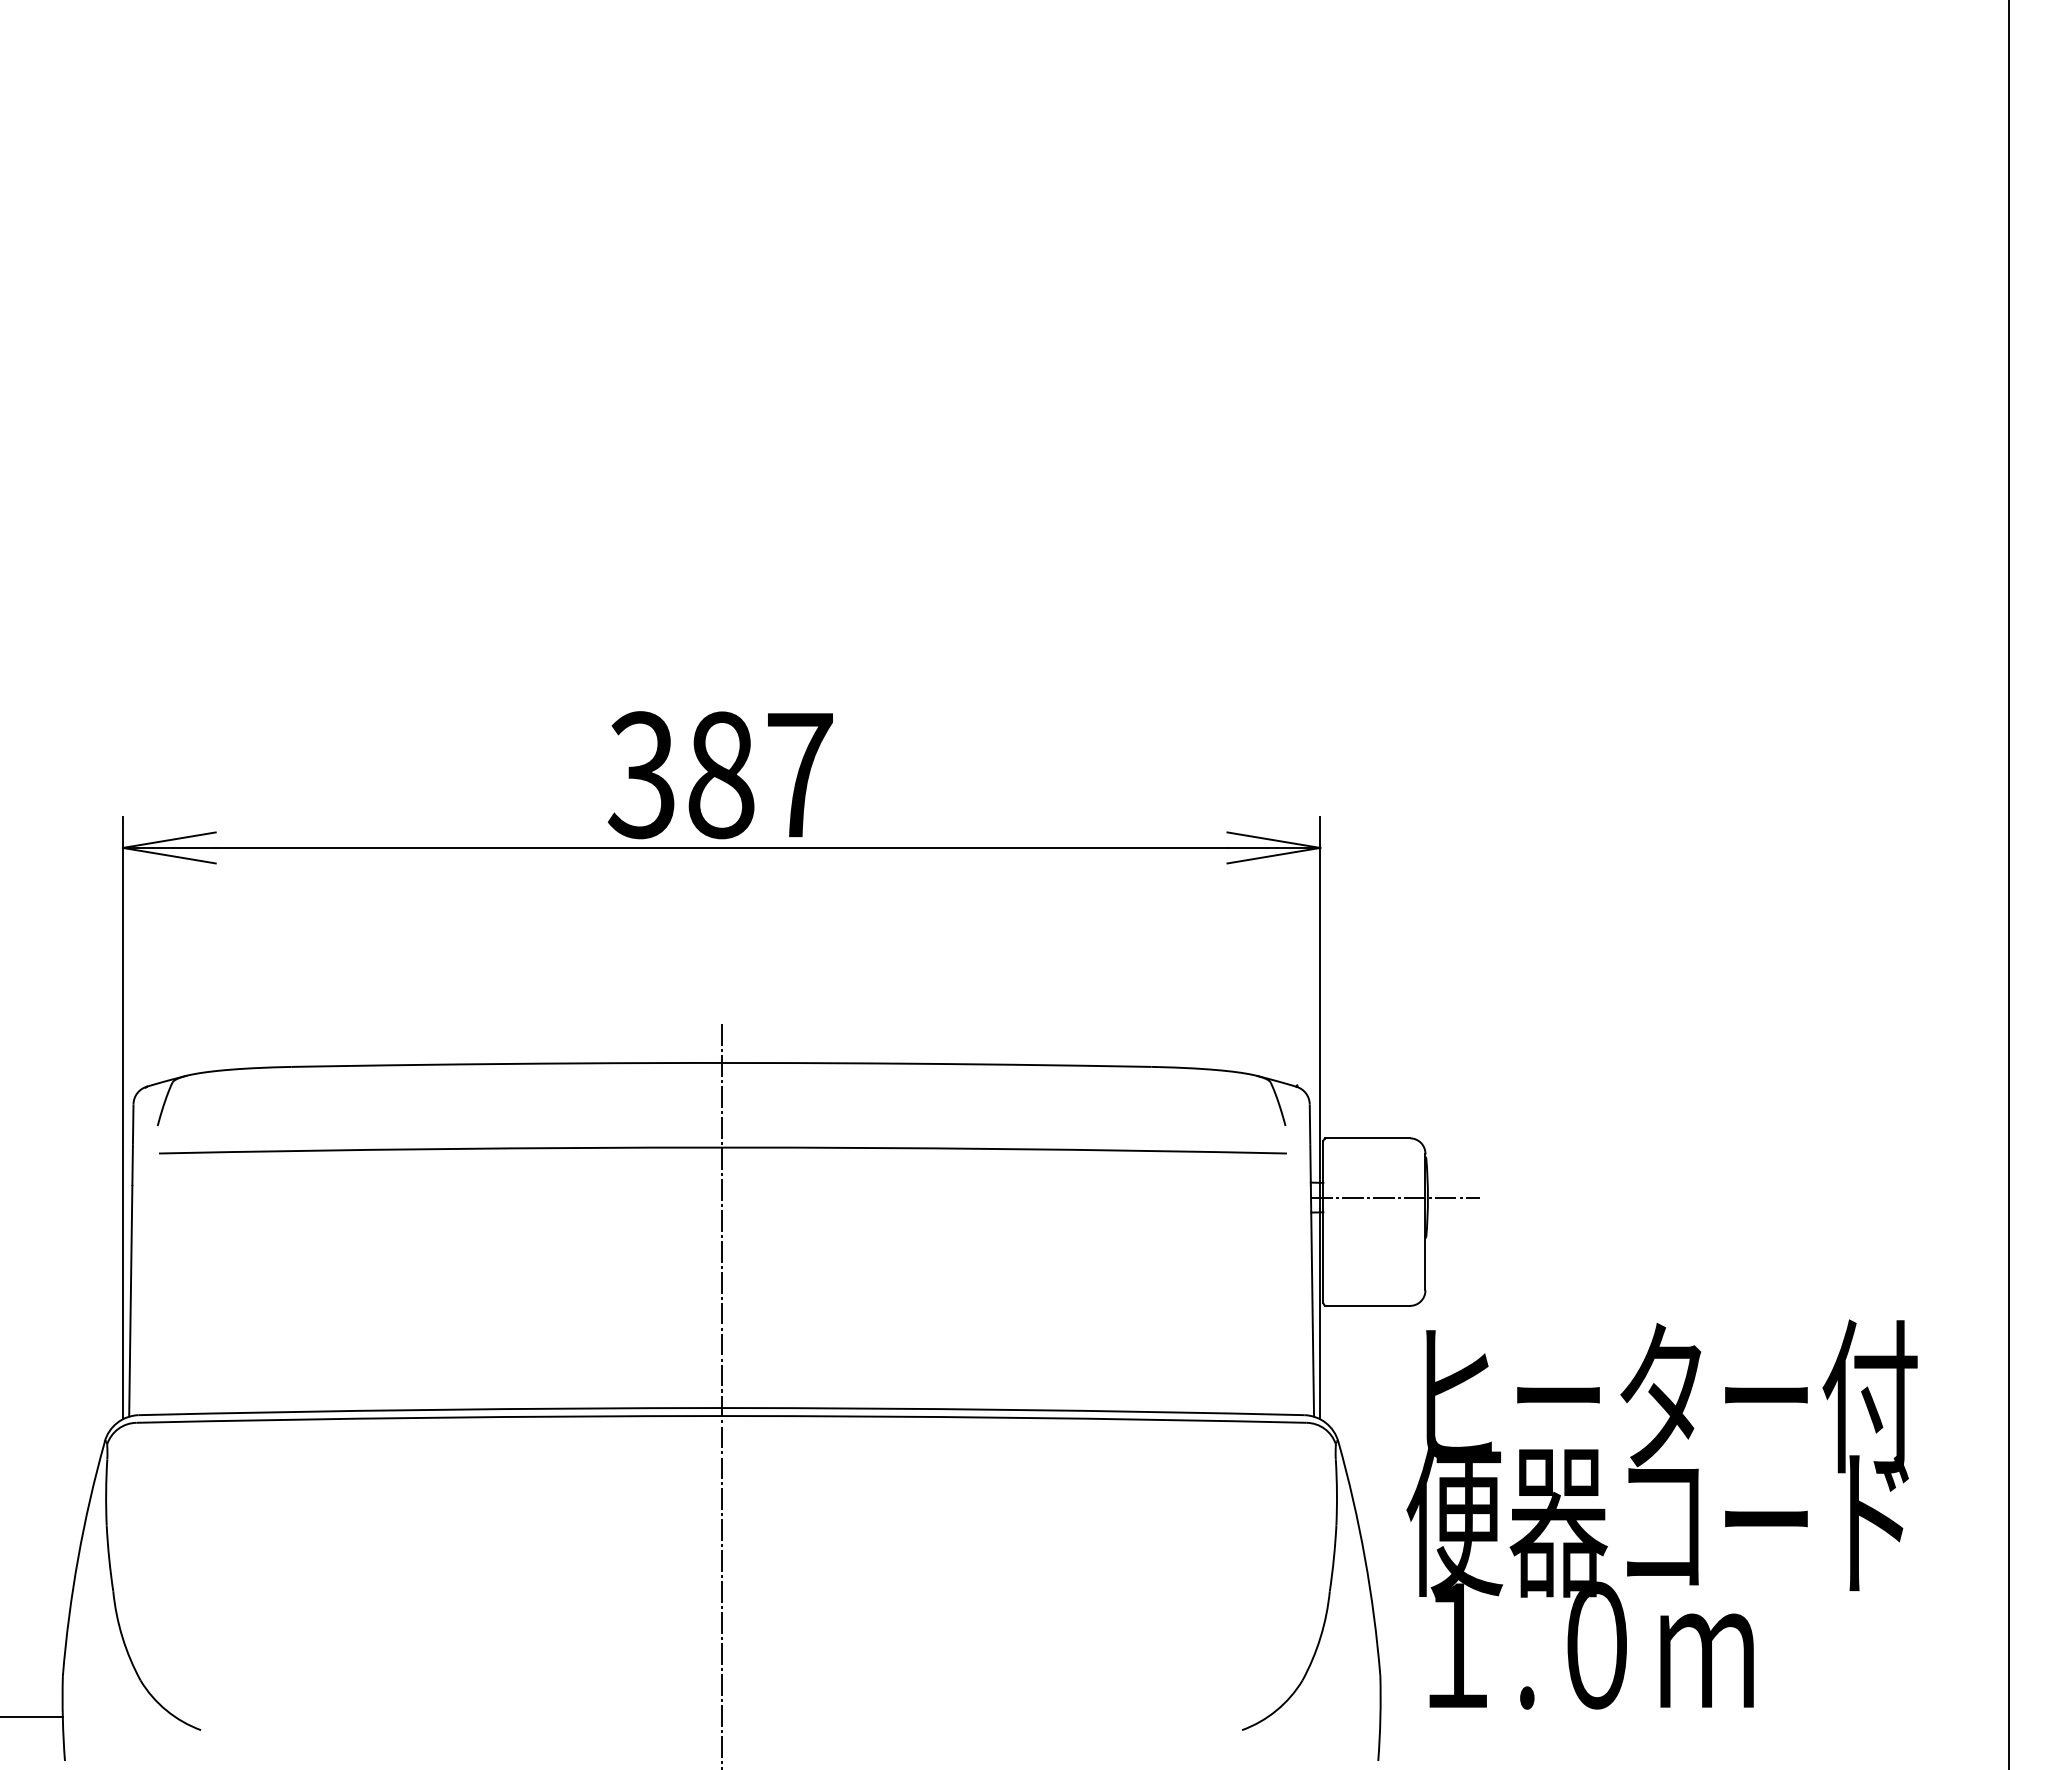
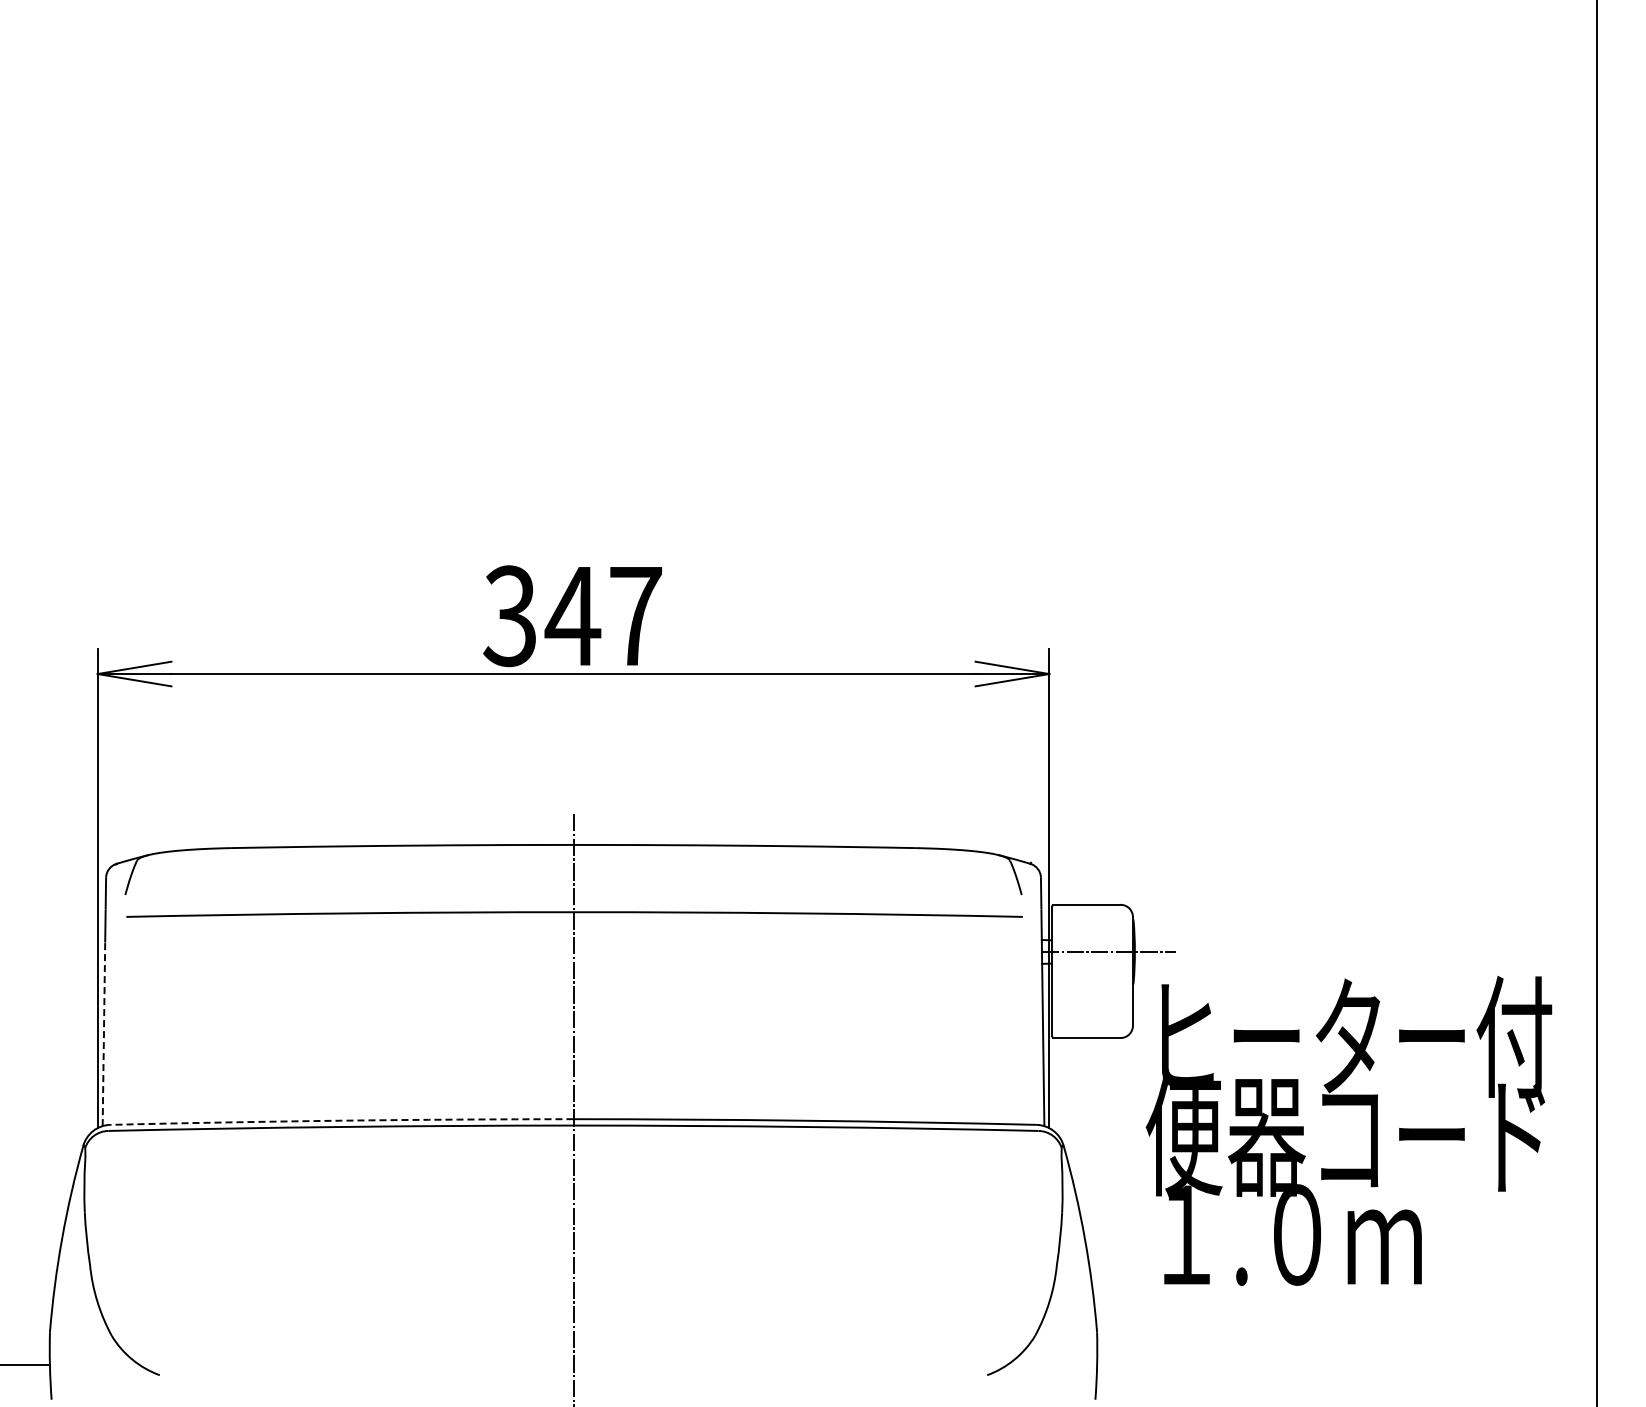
text: (720, 775) -> (572, 616), 387 -> 347
line: (130, 1301) -> (103, 1034), solid -> dashed
arc: (429, 1409) -> (341, 1120), solid -> dashed
text: (1661, 1514) -> (1348, 1130), moved

